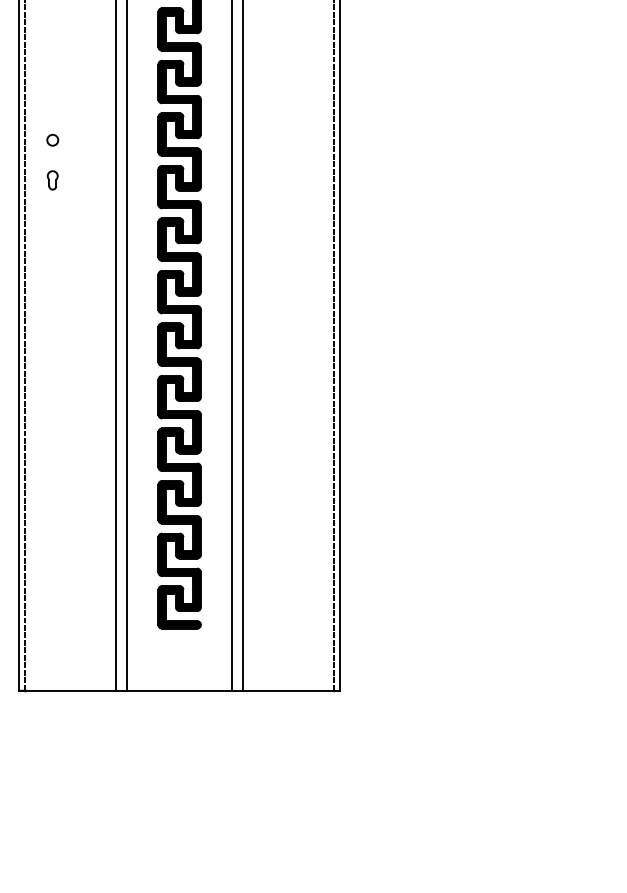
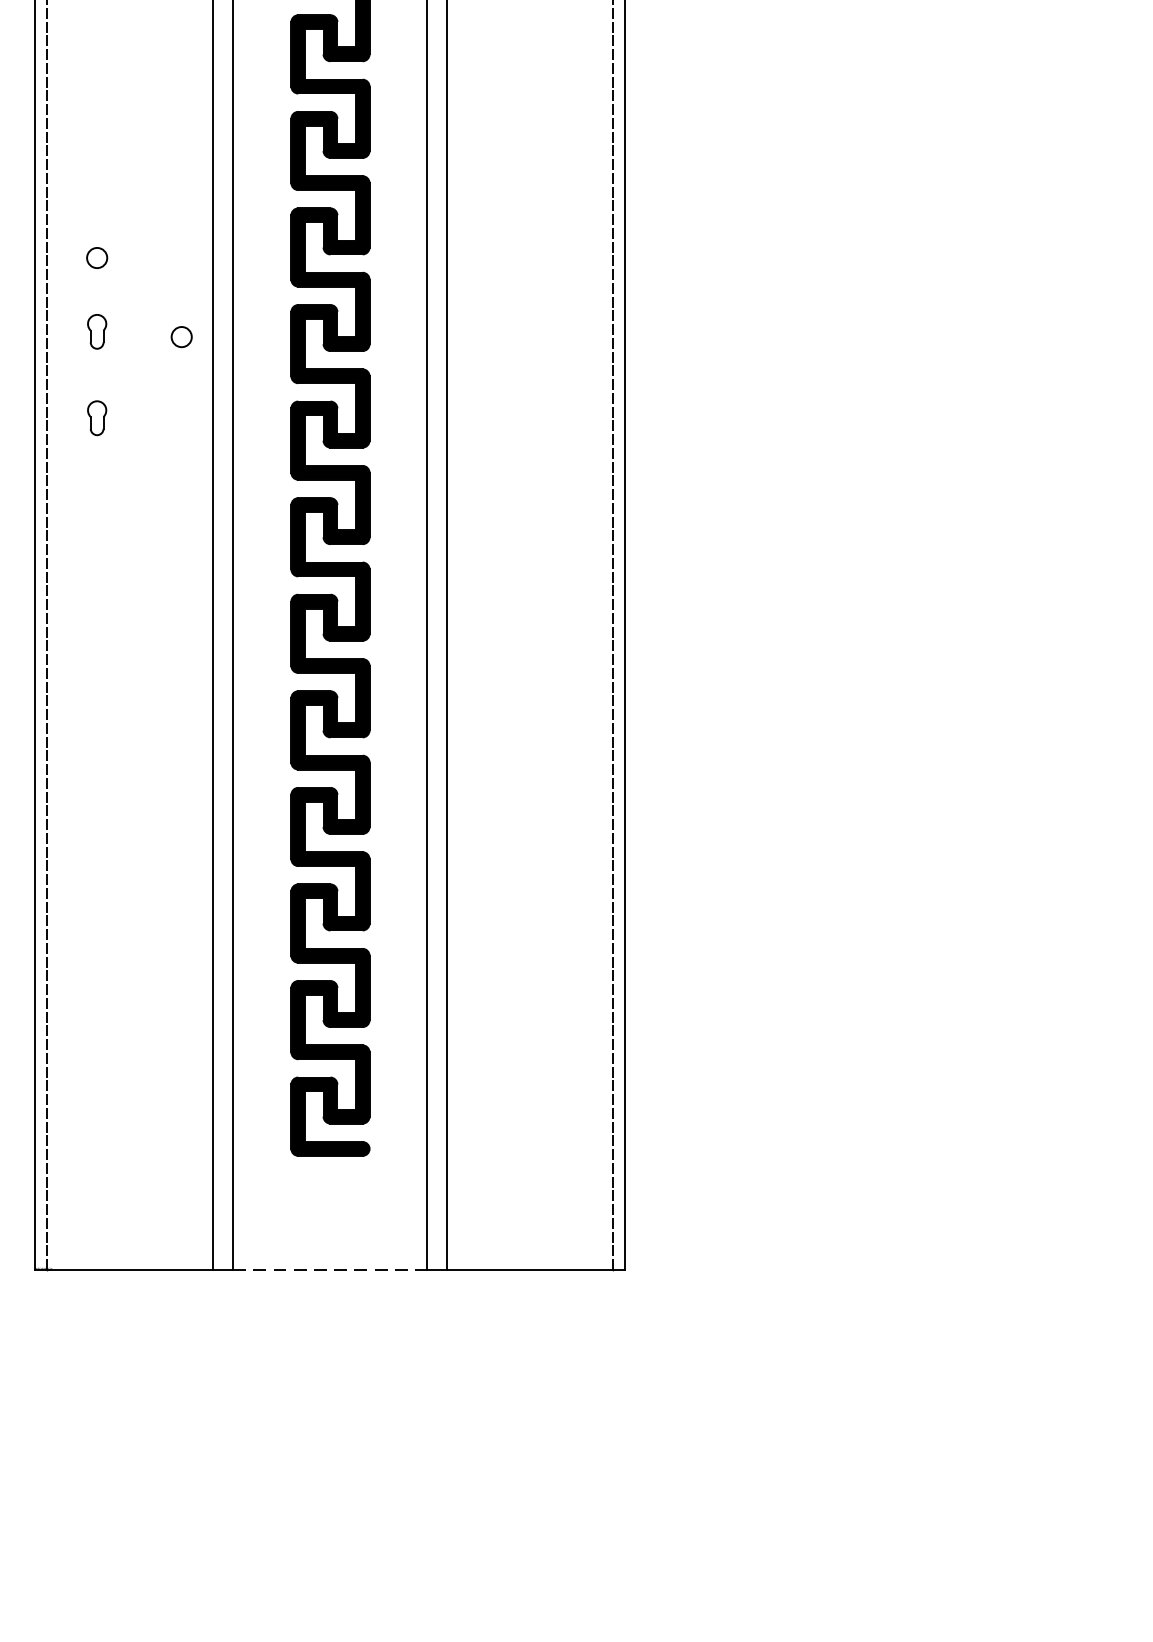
circle: (98, 182) -> (181, 335), added
part: (52, 227) -> (96, 418), added
line: (179, 690) -> (330, 1269), solid -> dashed

